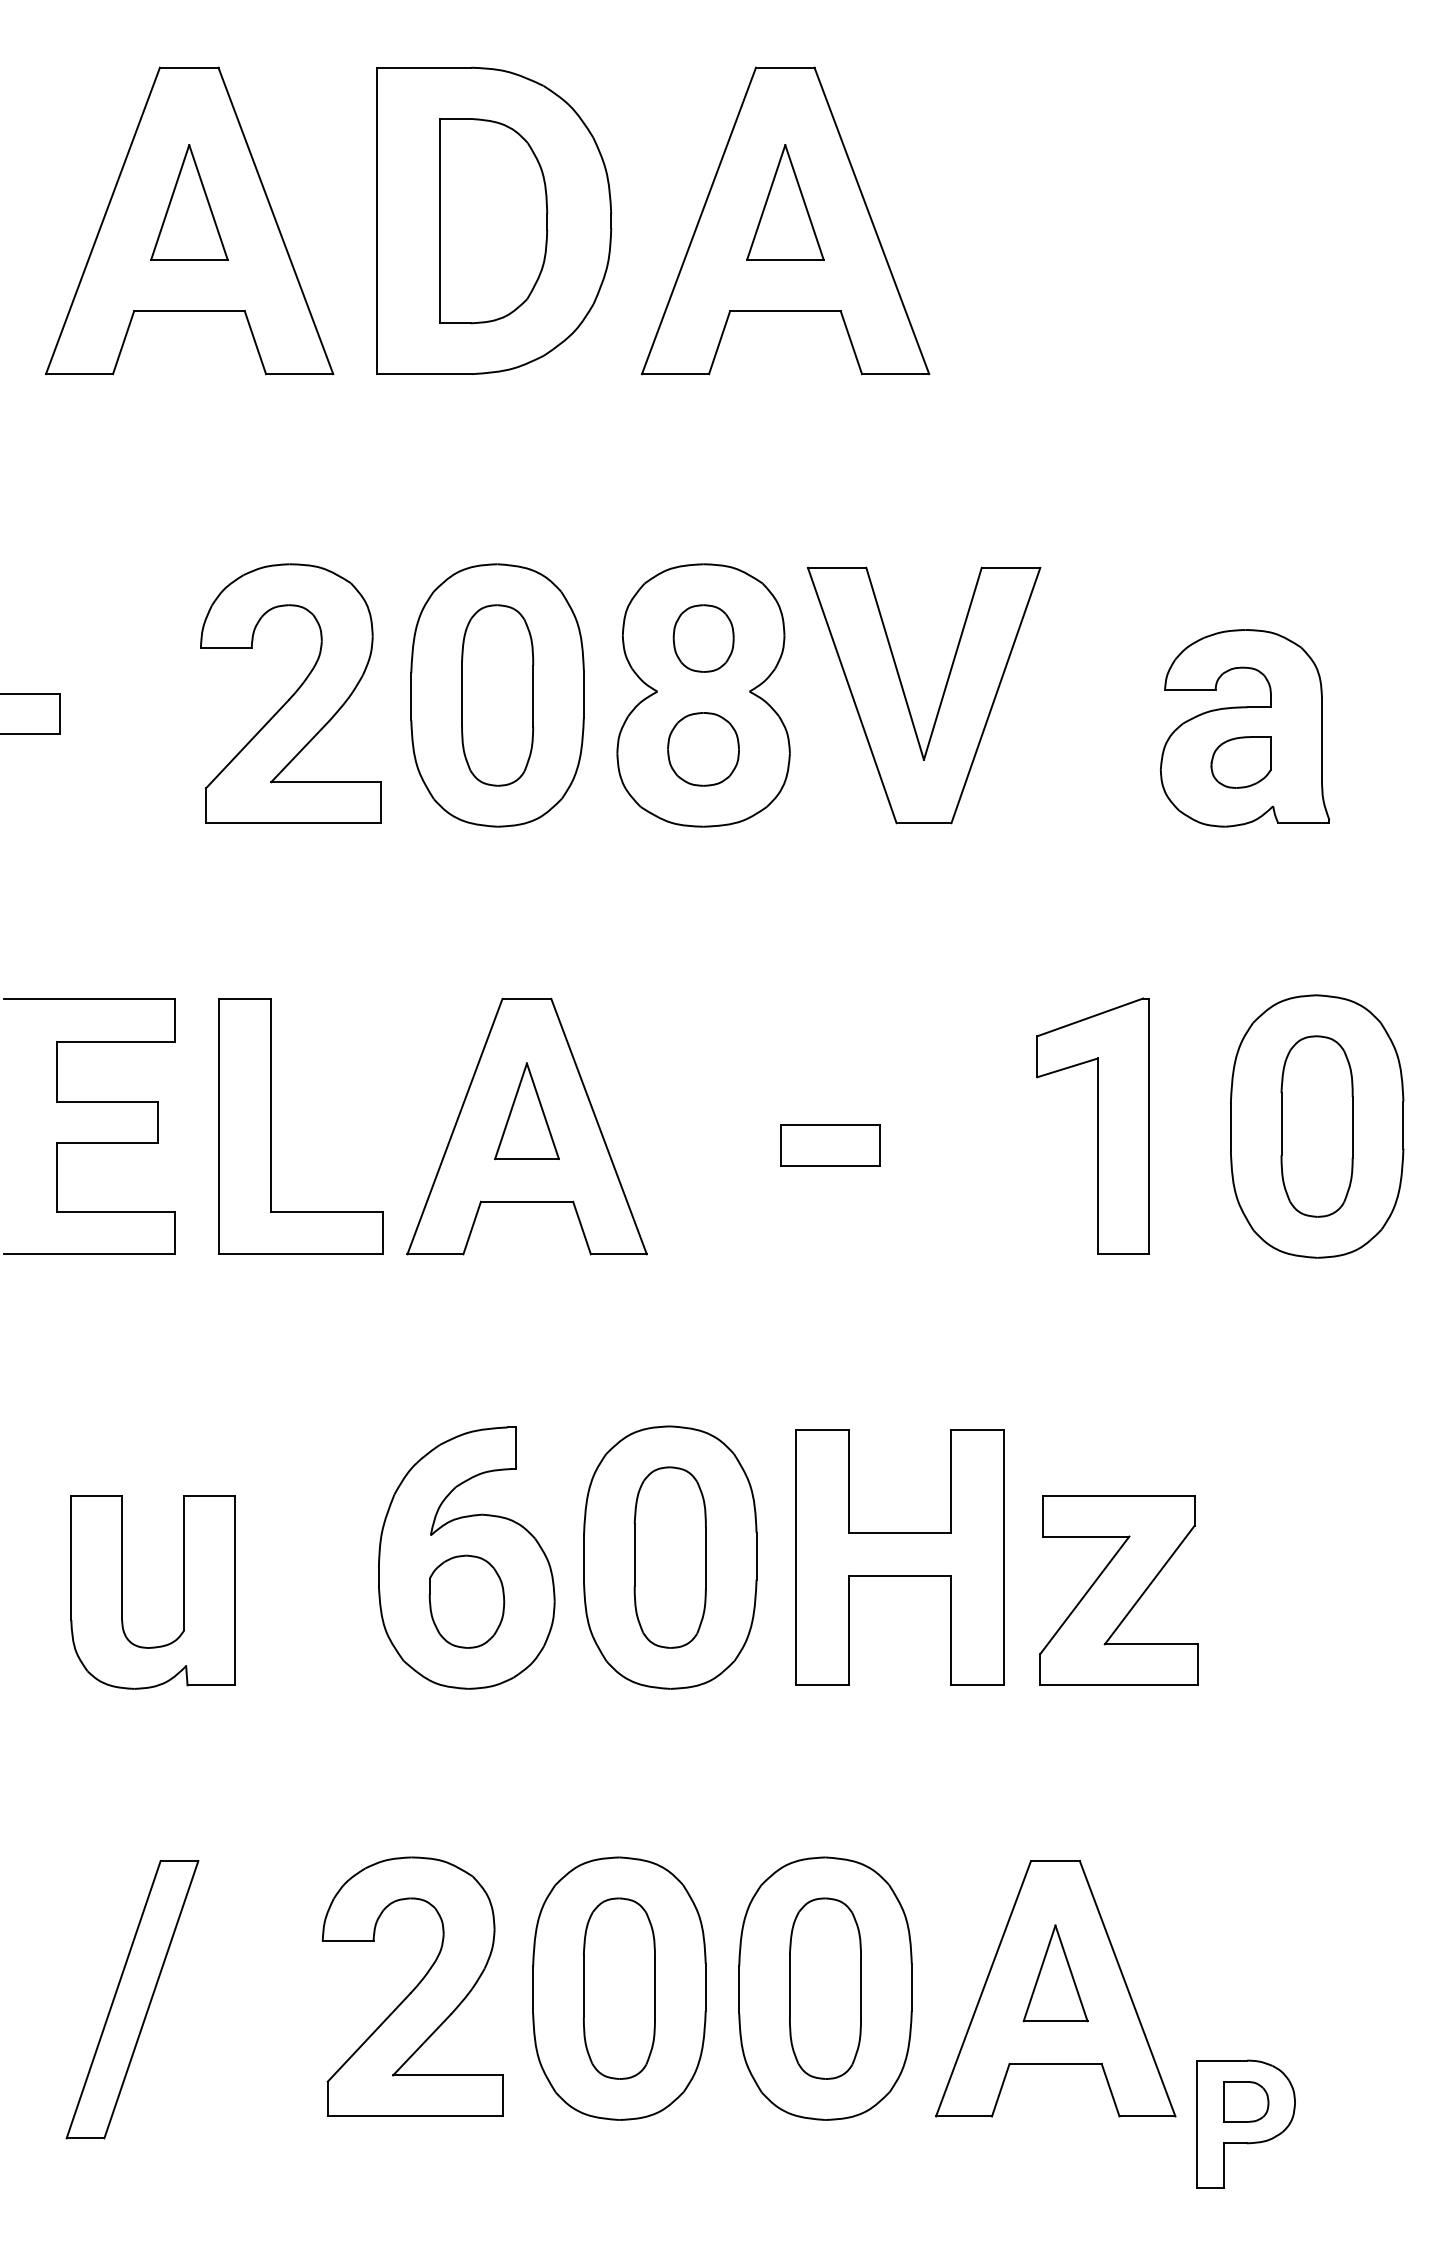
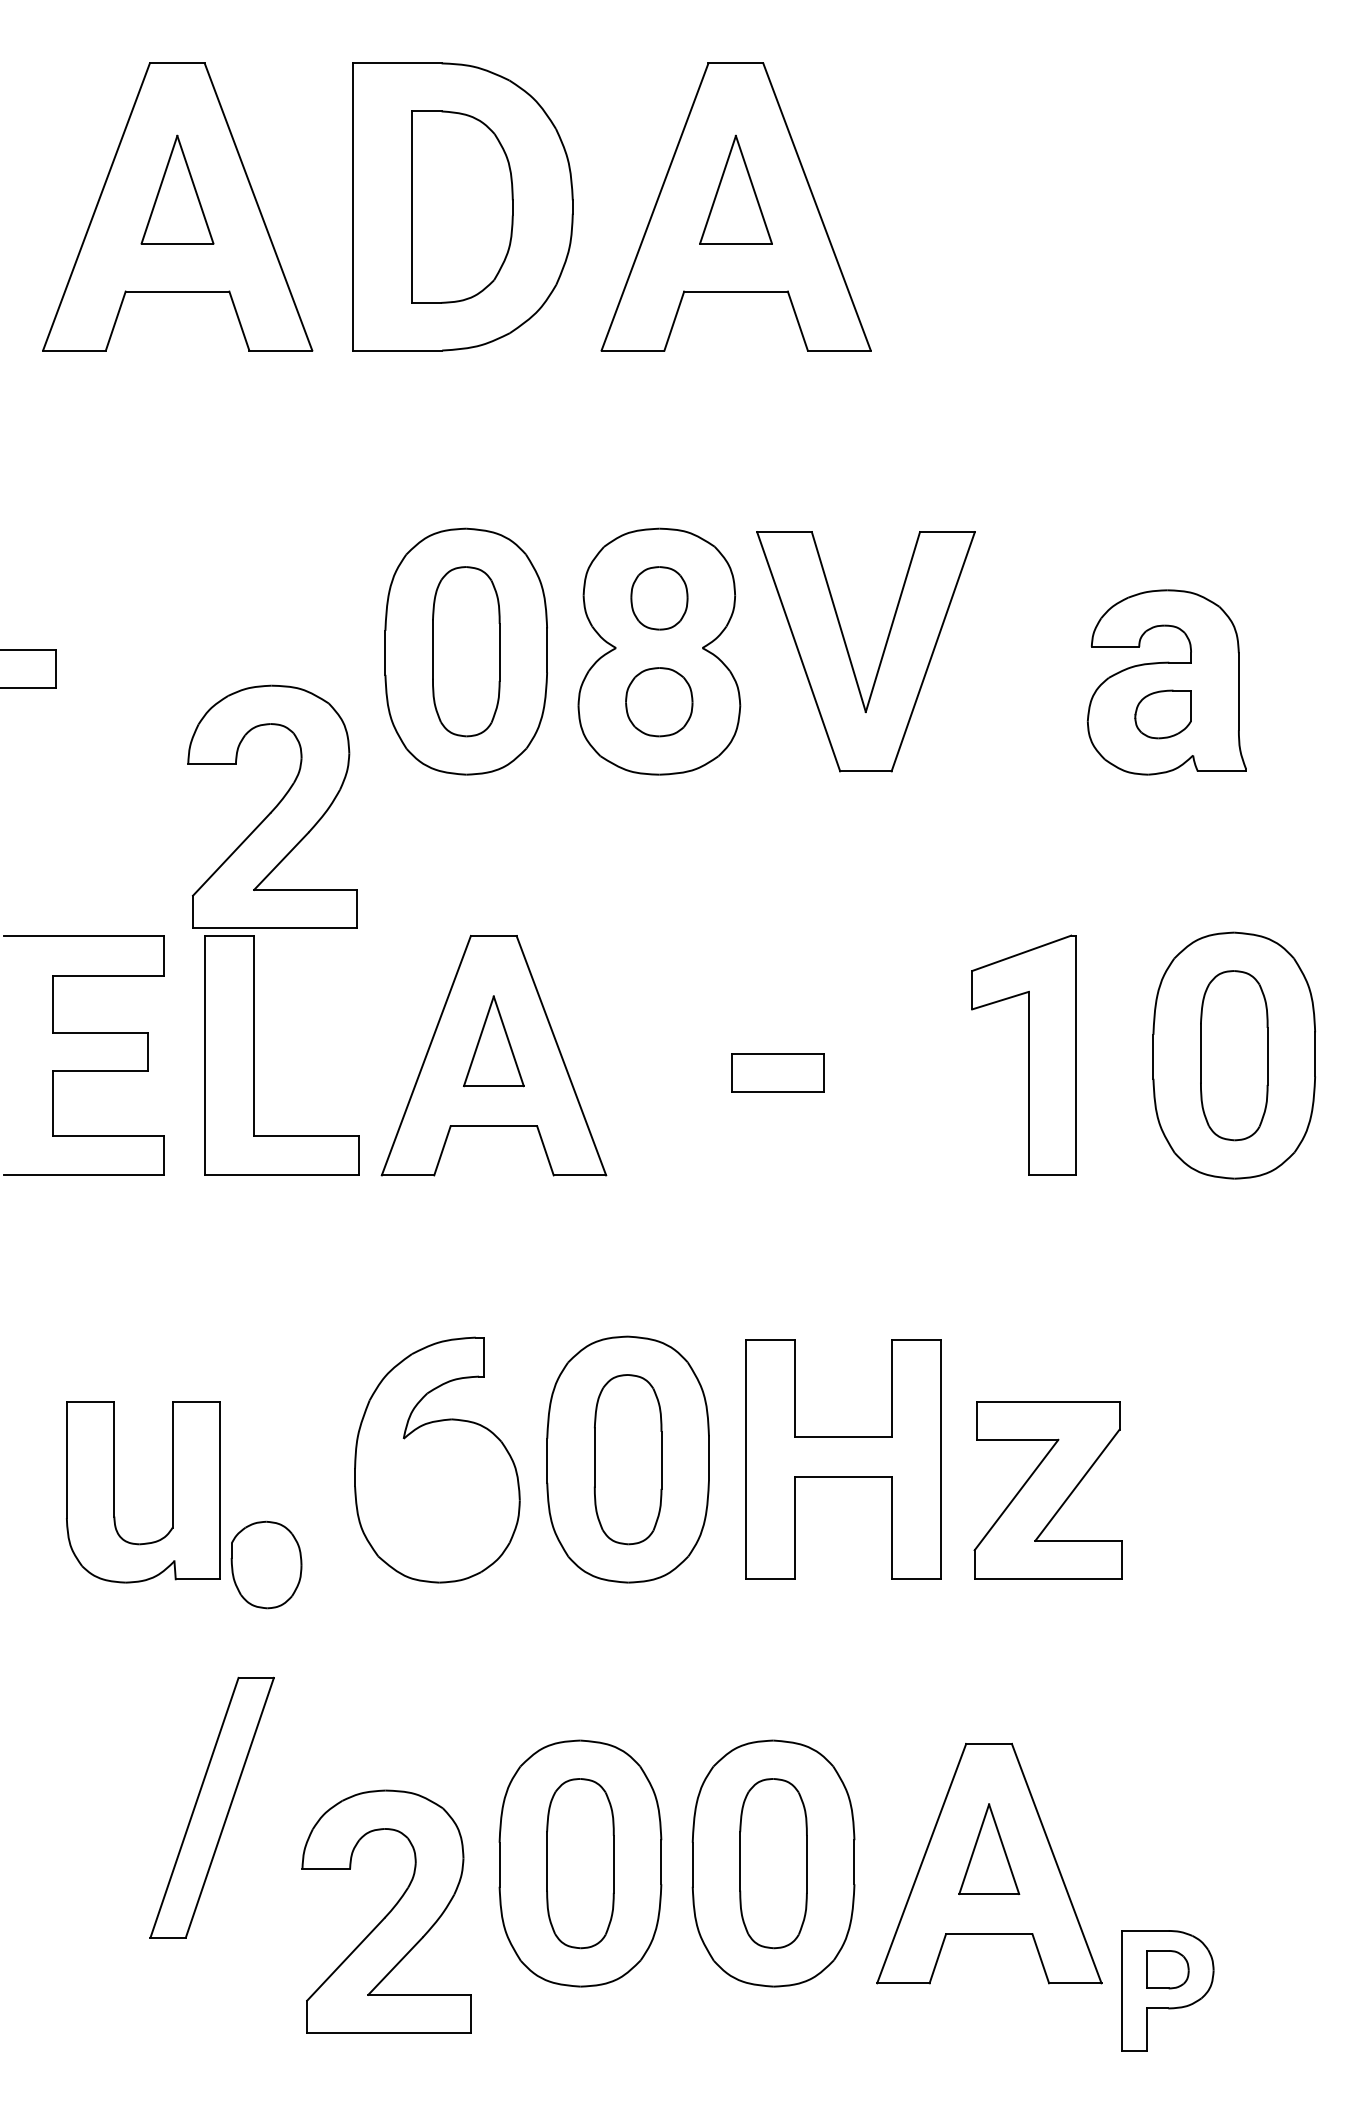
part: (290, 693) -> (272, 806), moved
part: (466, 1601) -> (266, 1564), moved
part: (412, 1986) -> (386, 1911), moved
part: (131, 1999) -> (211, 1807), moved

